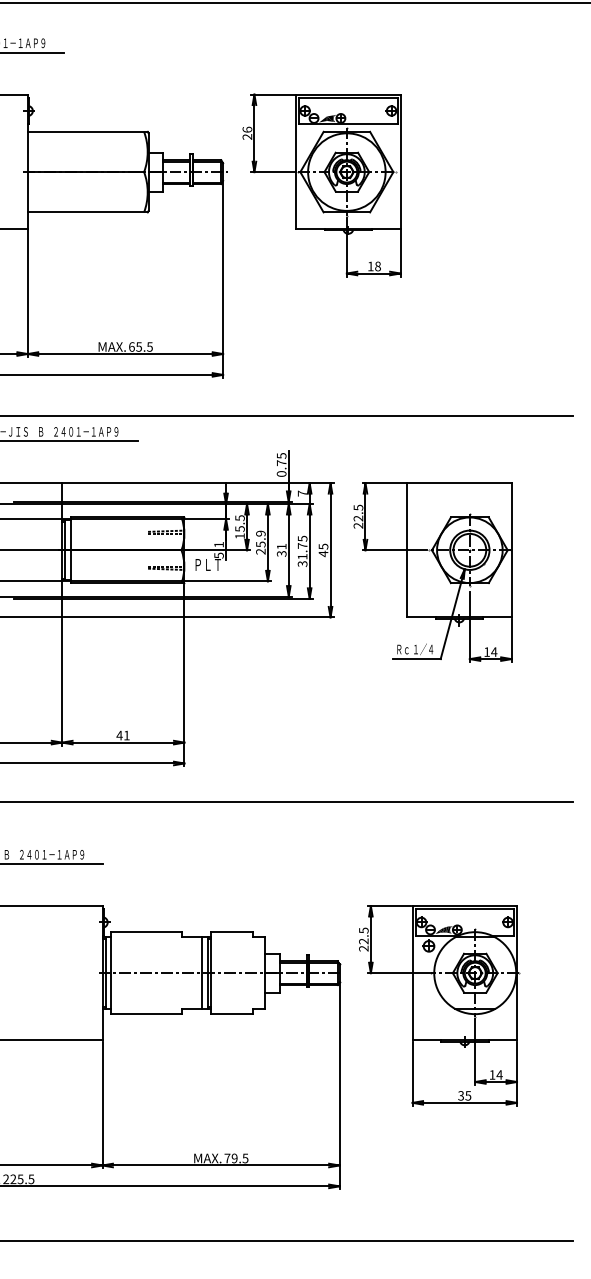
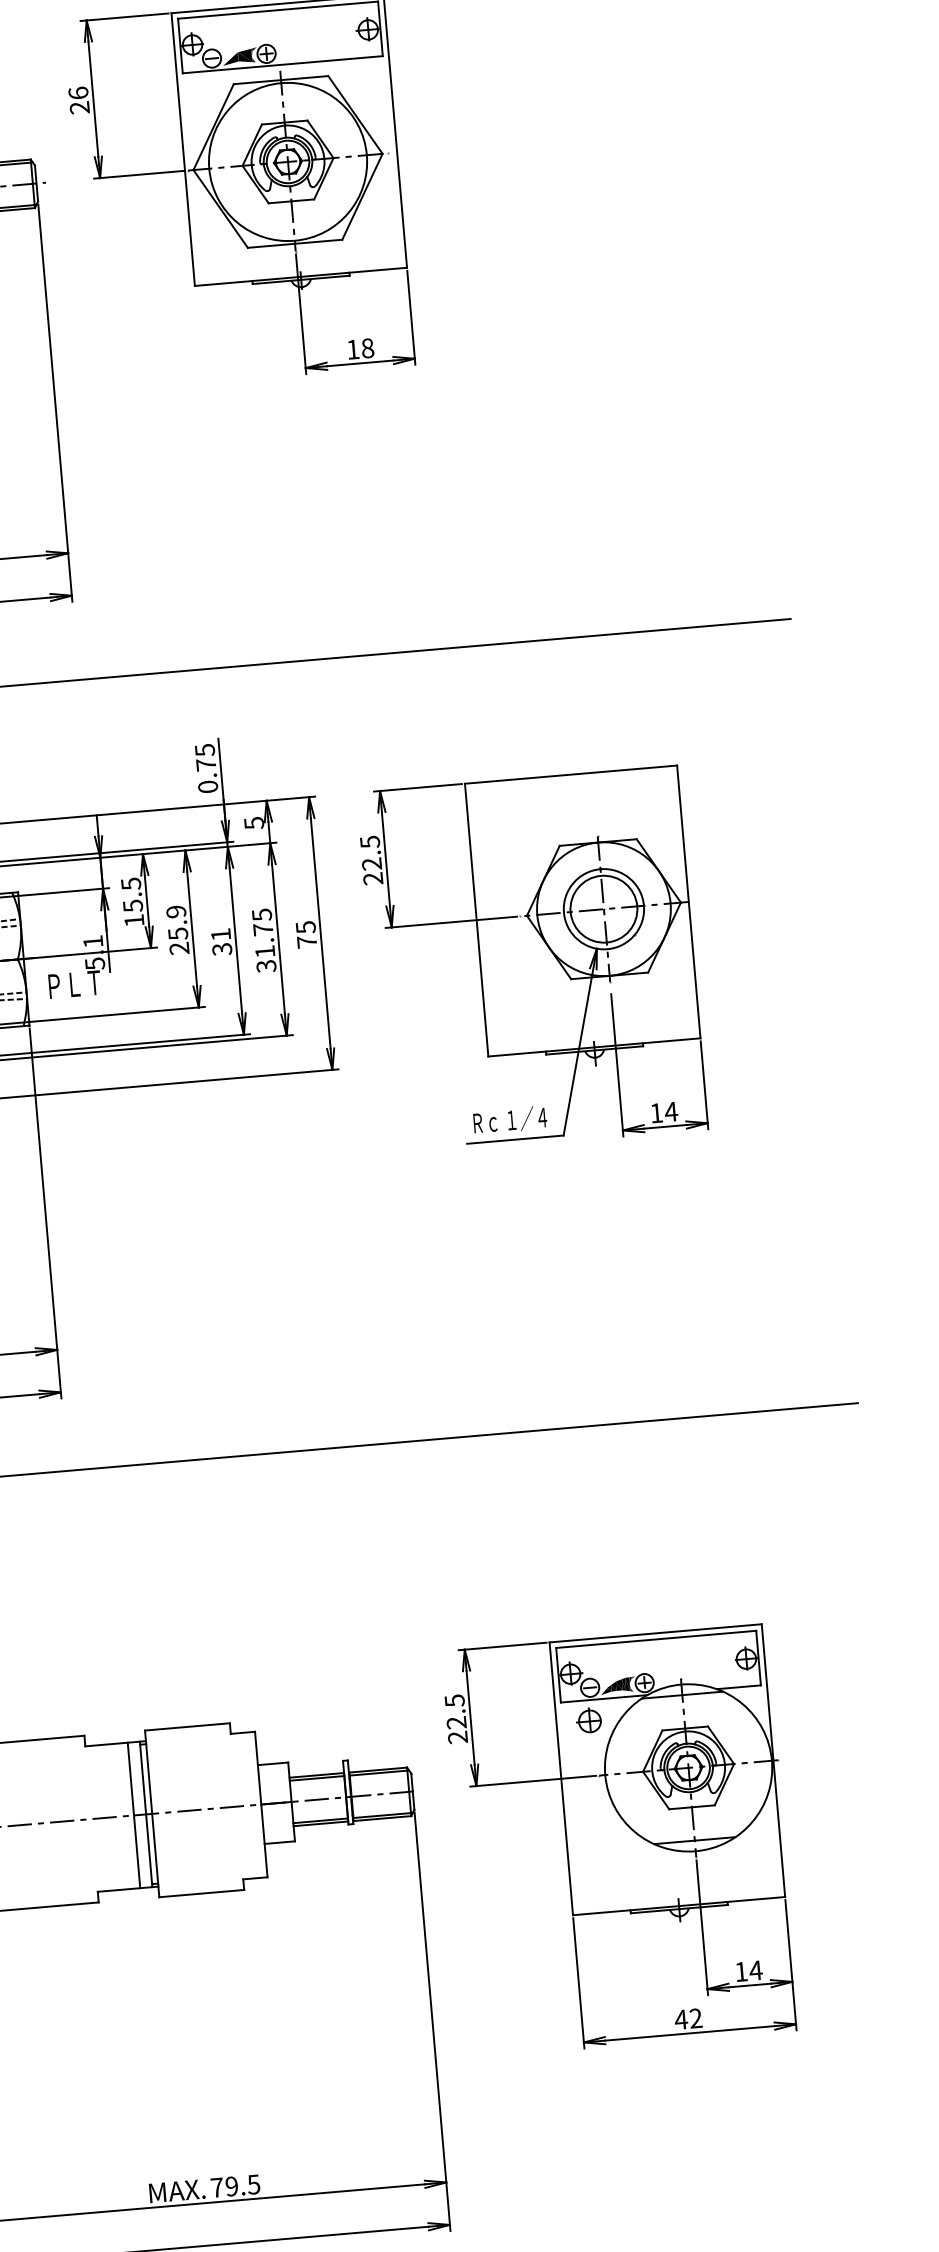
text: (302, 493) -> (253, 822), 7 -> 5
text: (323, 553) -> (307, 941), 45 -> 75
text: (464, 1095) -> (688, 2018), 35 -> 42

